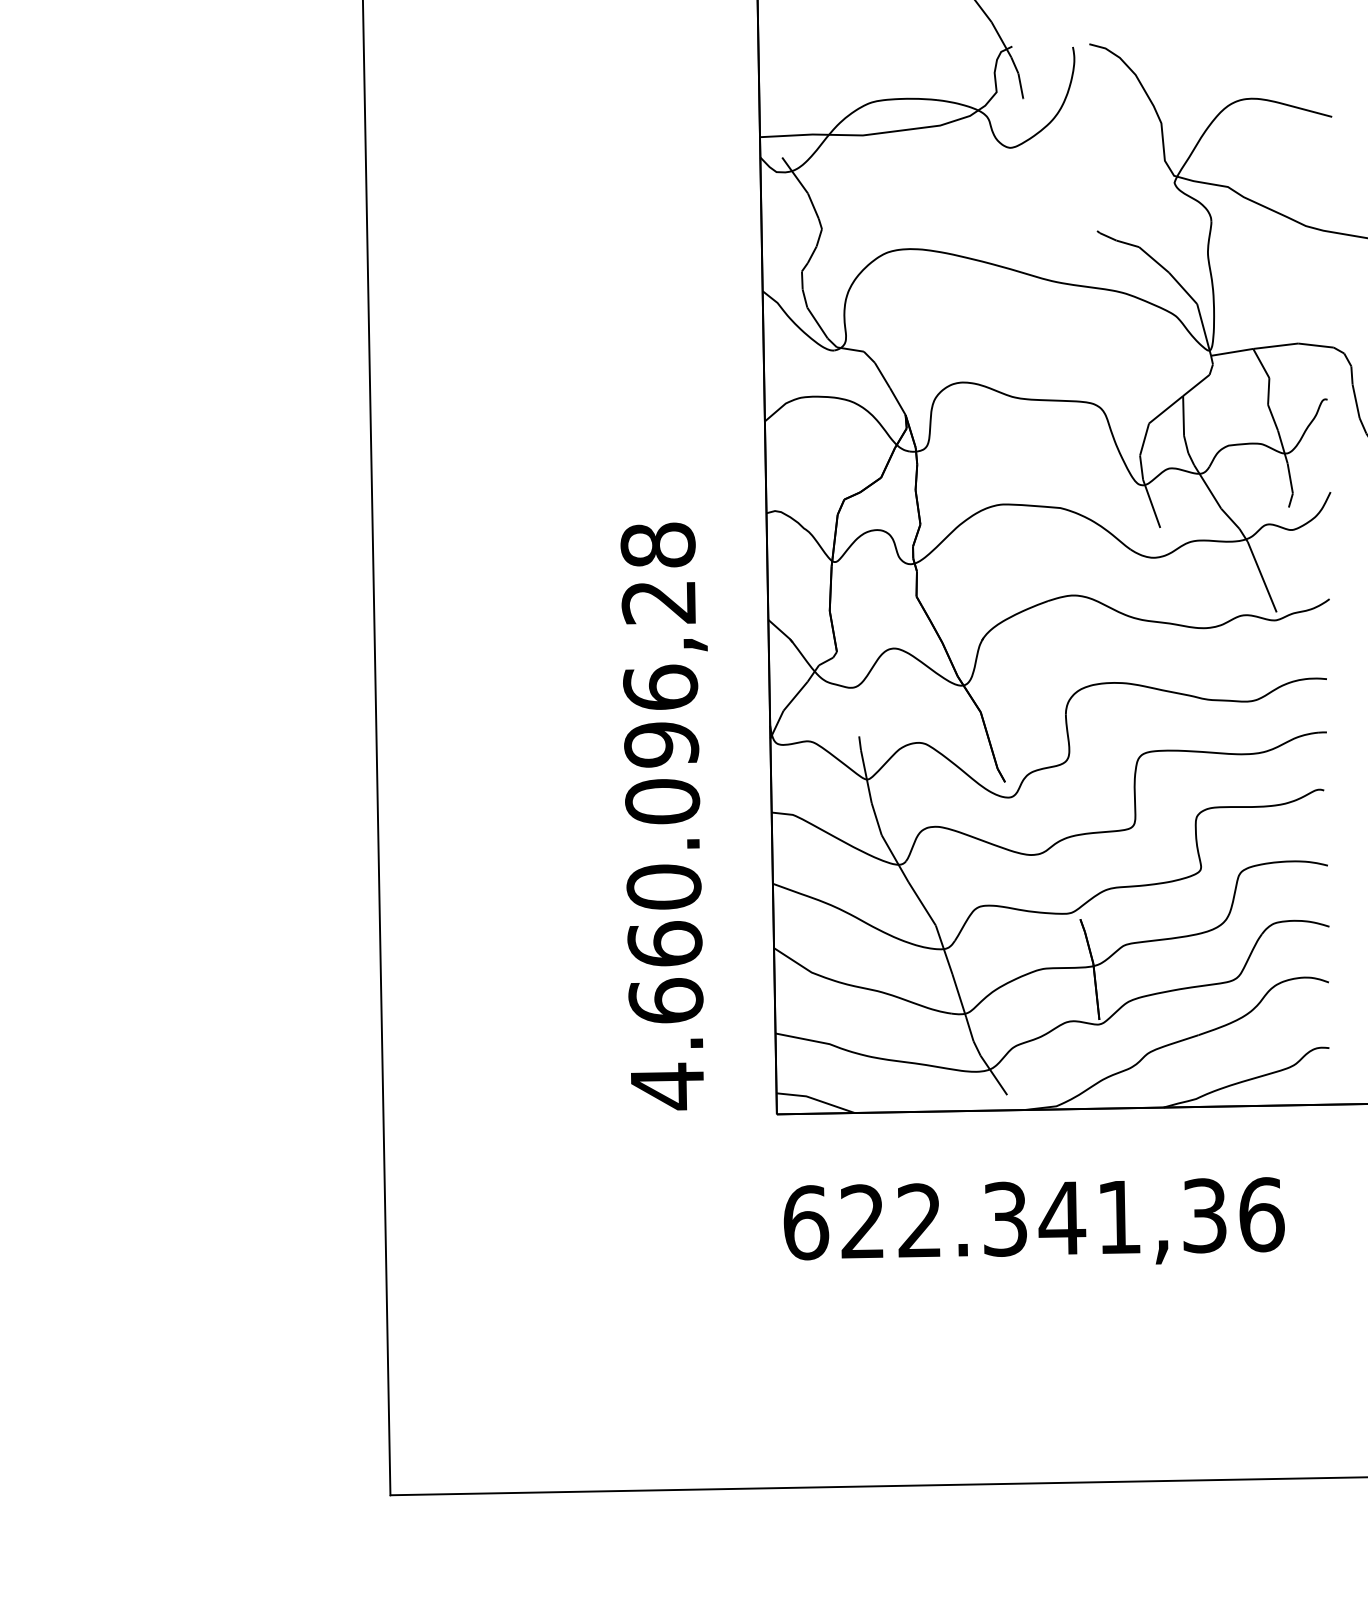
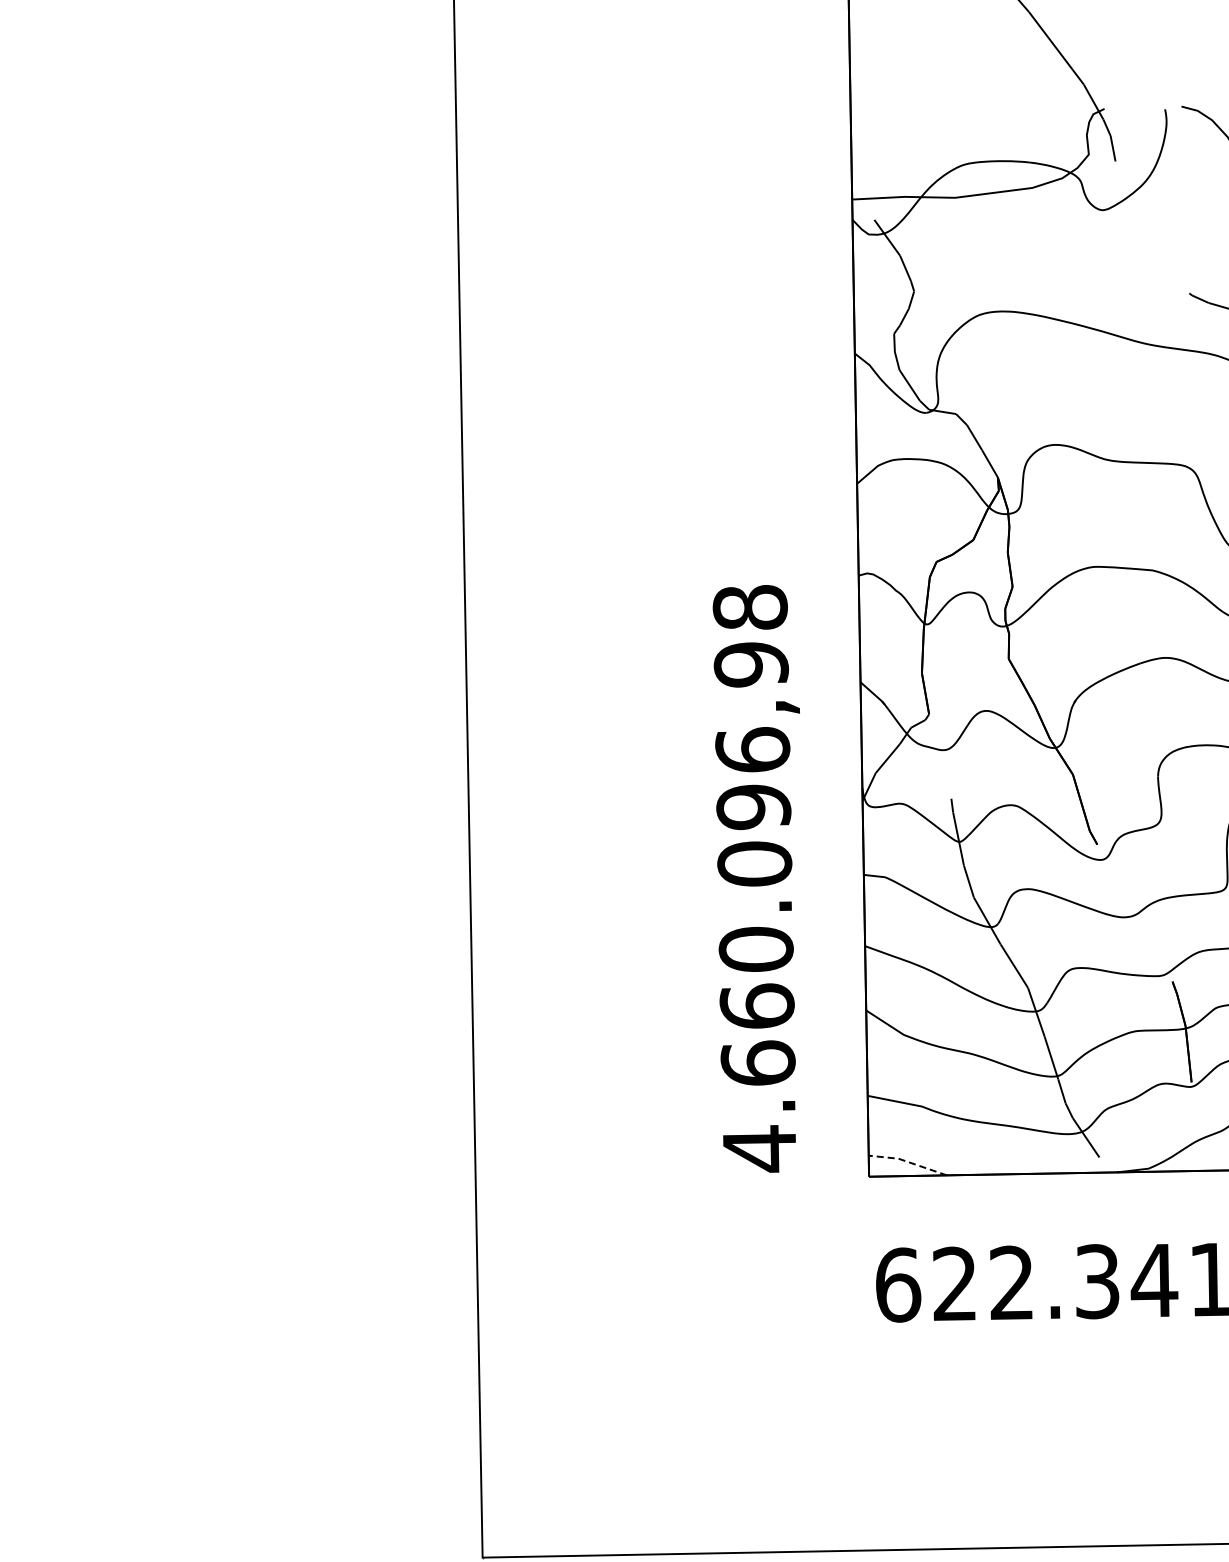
text: (658, 602) -> (750, 664), 4.660.096,28 -> 4.660.096,98
line: (815, 1099) -> (907, 1161), solid -> dashed

